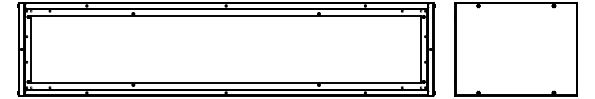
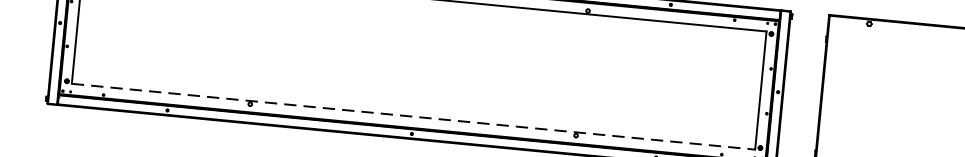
line: (226, 83) -> (414, 117), solid -> dashed

